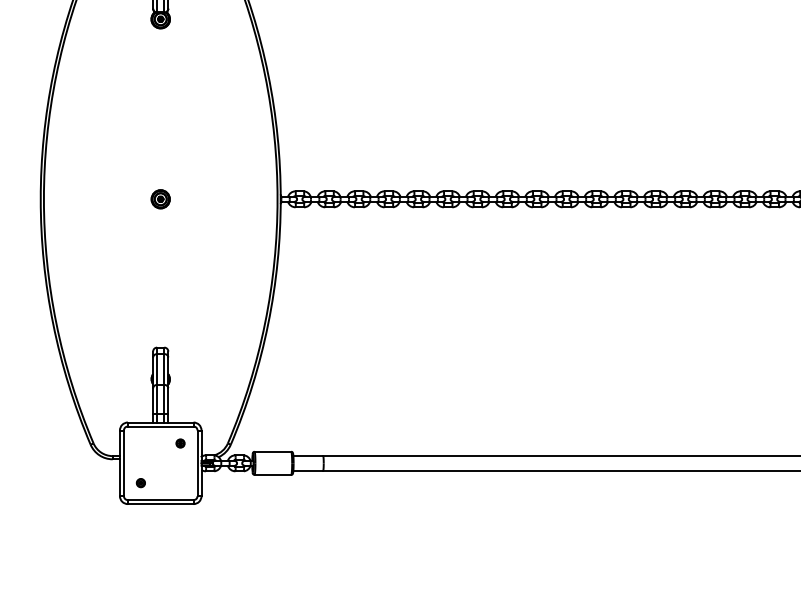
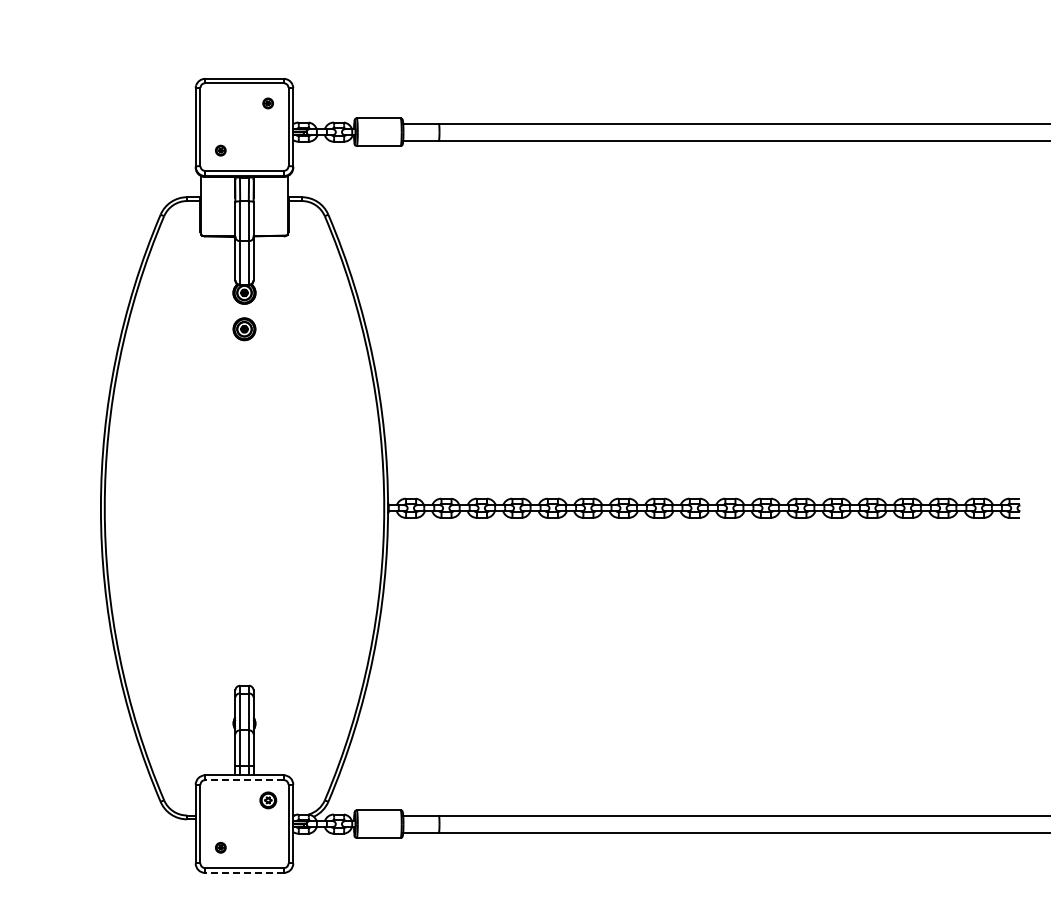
part: (160, 199) -> (244, 329), moved
line: (160, 426) -> (244, 780), solid -> dashed
part: (179, 443) -> (267, 800), size x1.6
line: (160, 503) -> (244, 872), solid -> dashed

